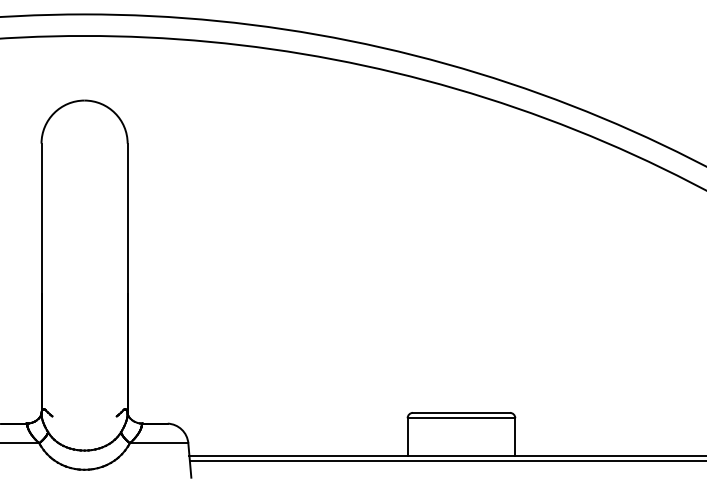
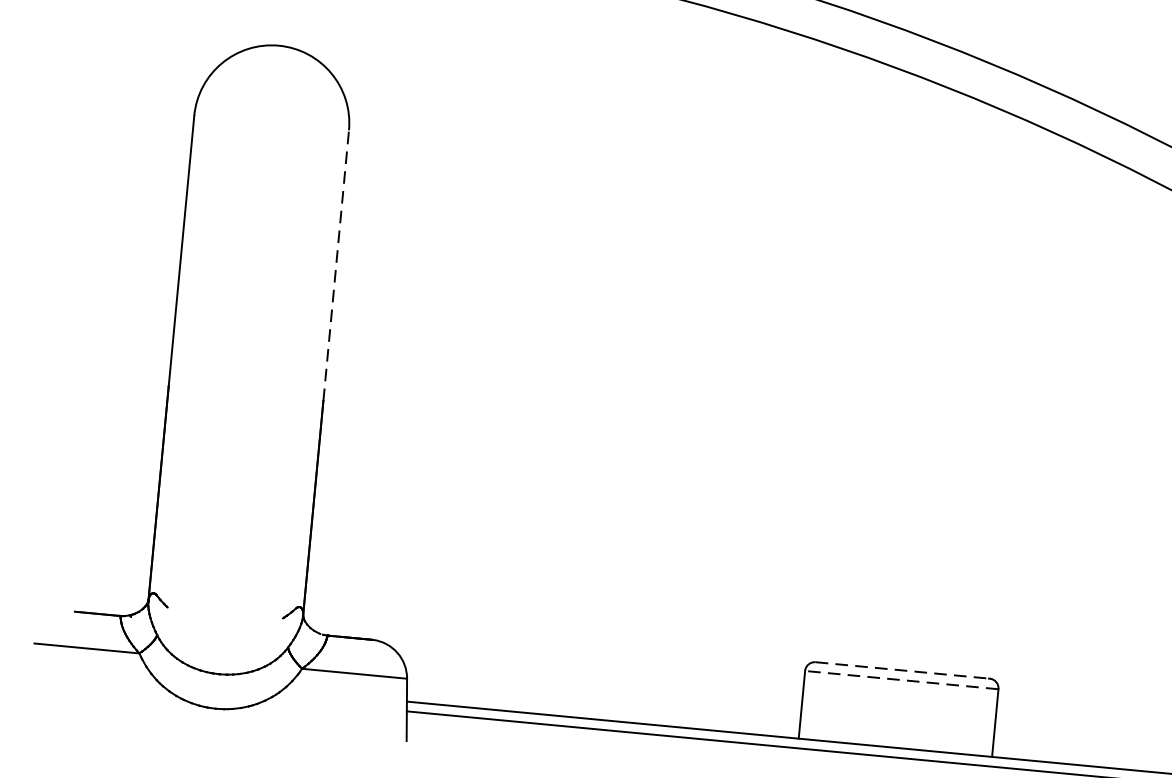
line: (127, 218) -> (335, 264), solid -> dashed
line: (461, 412) -> (902, 669), solid -> dashed
line: (461, 418) -> (901, 680), solid -> dashed

